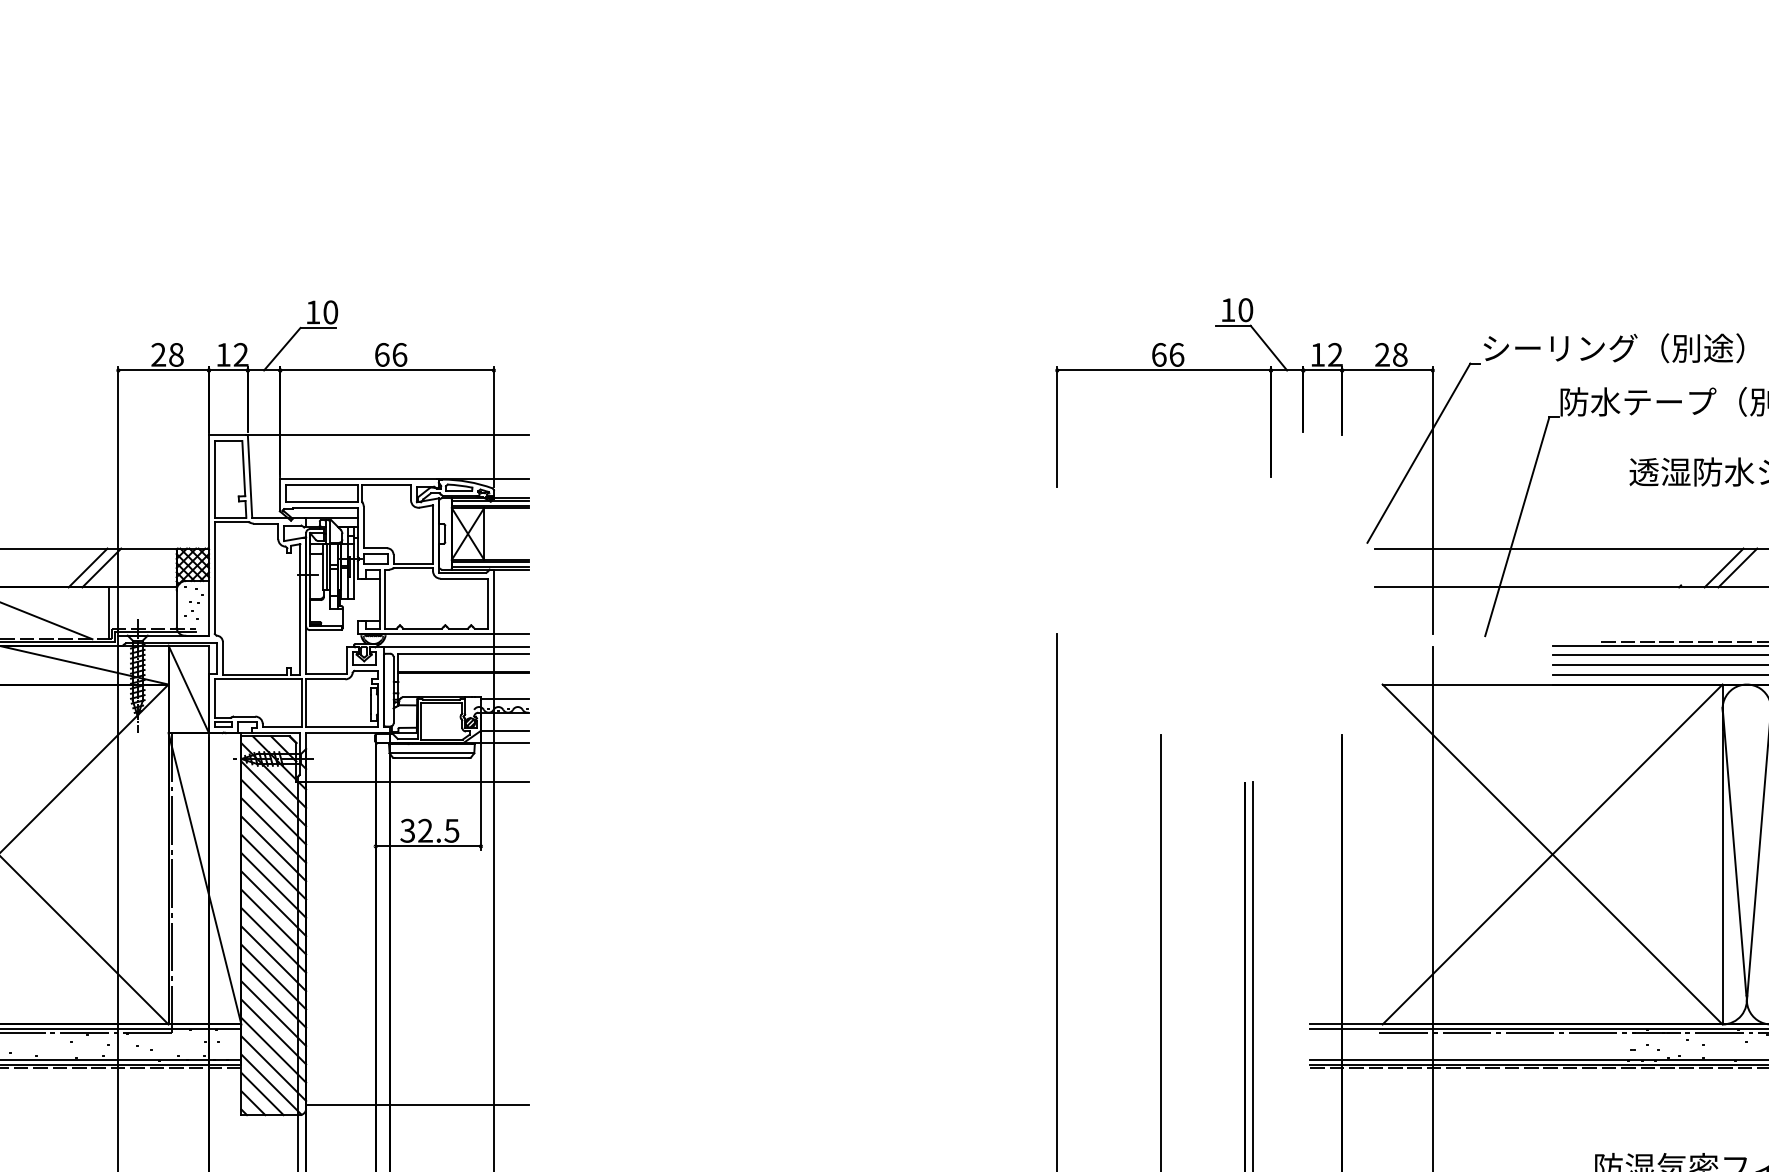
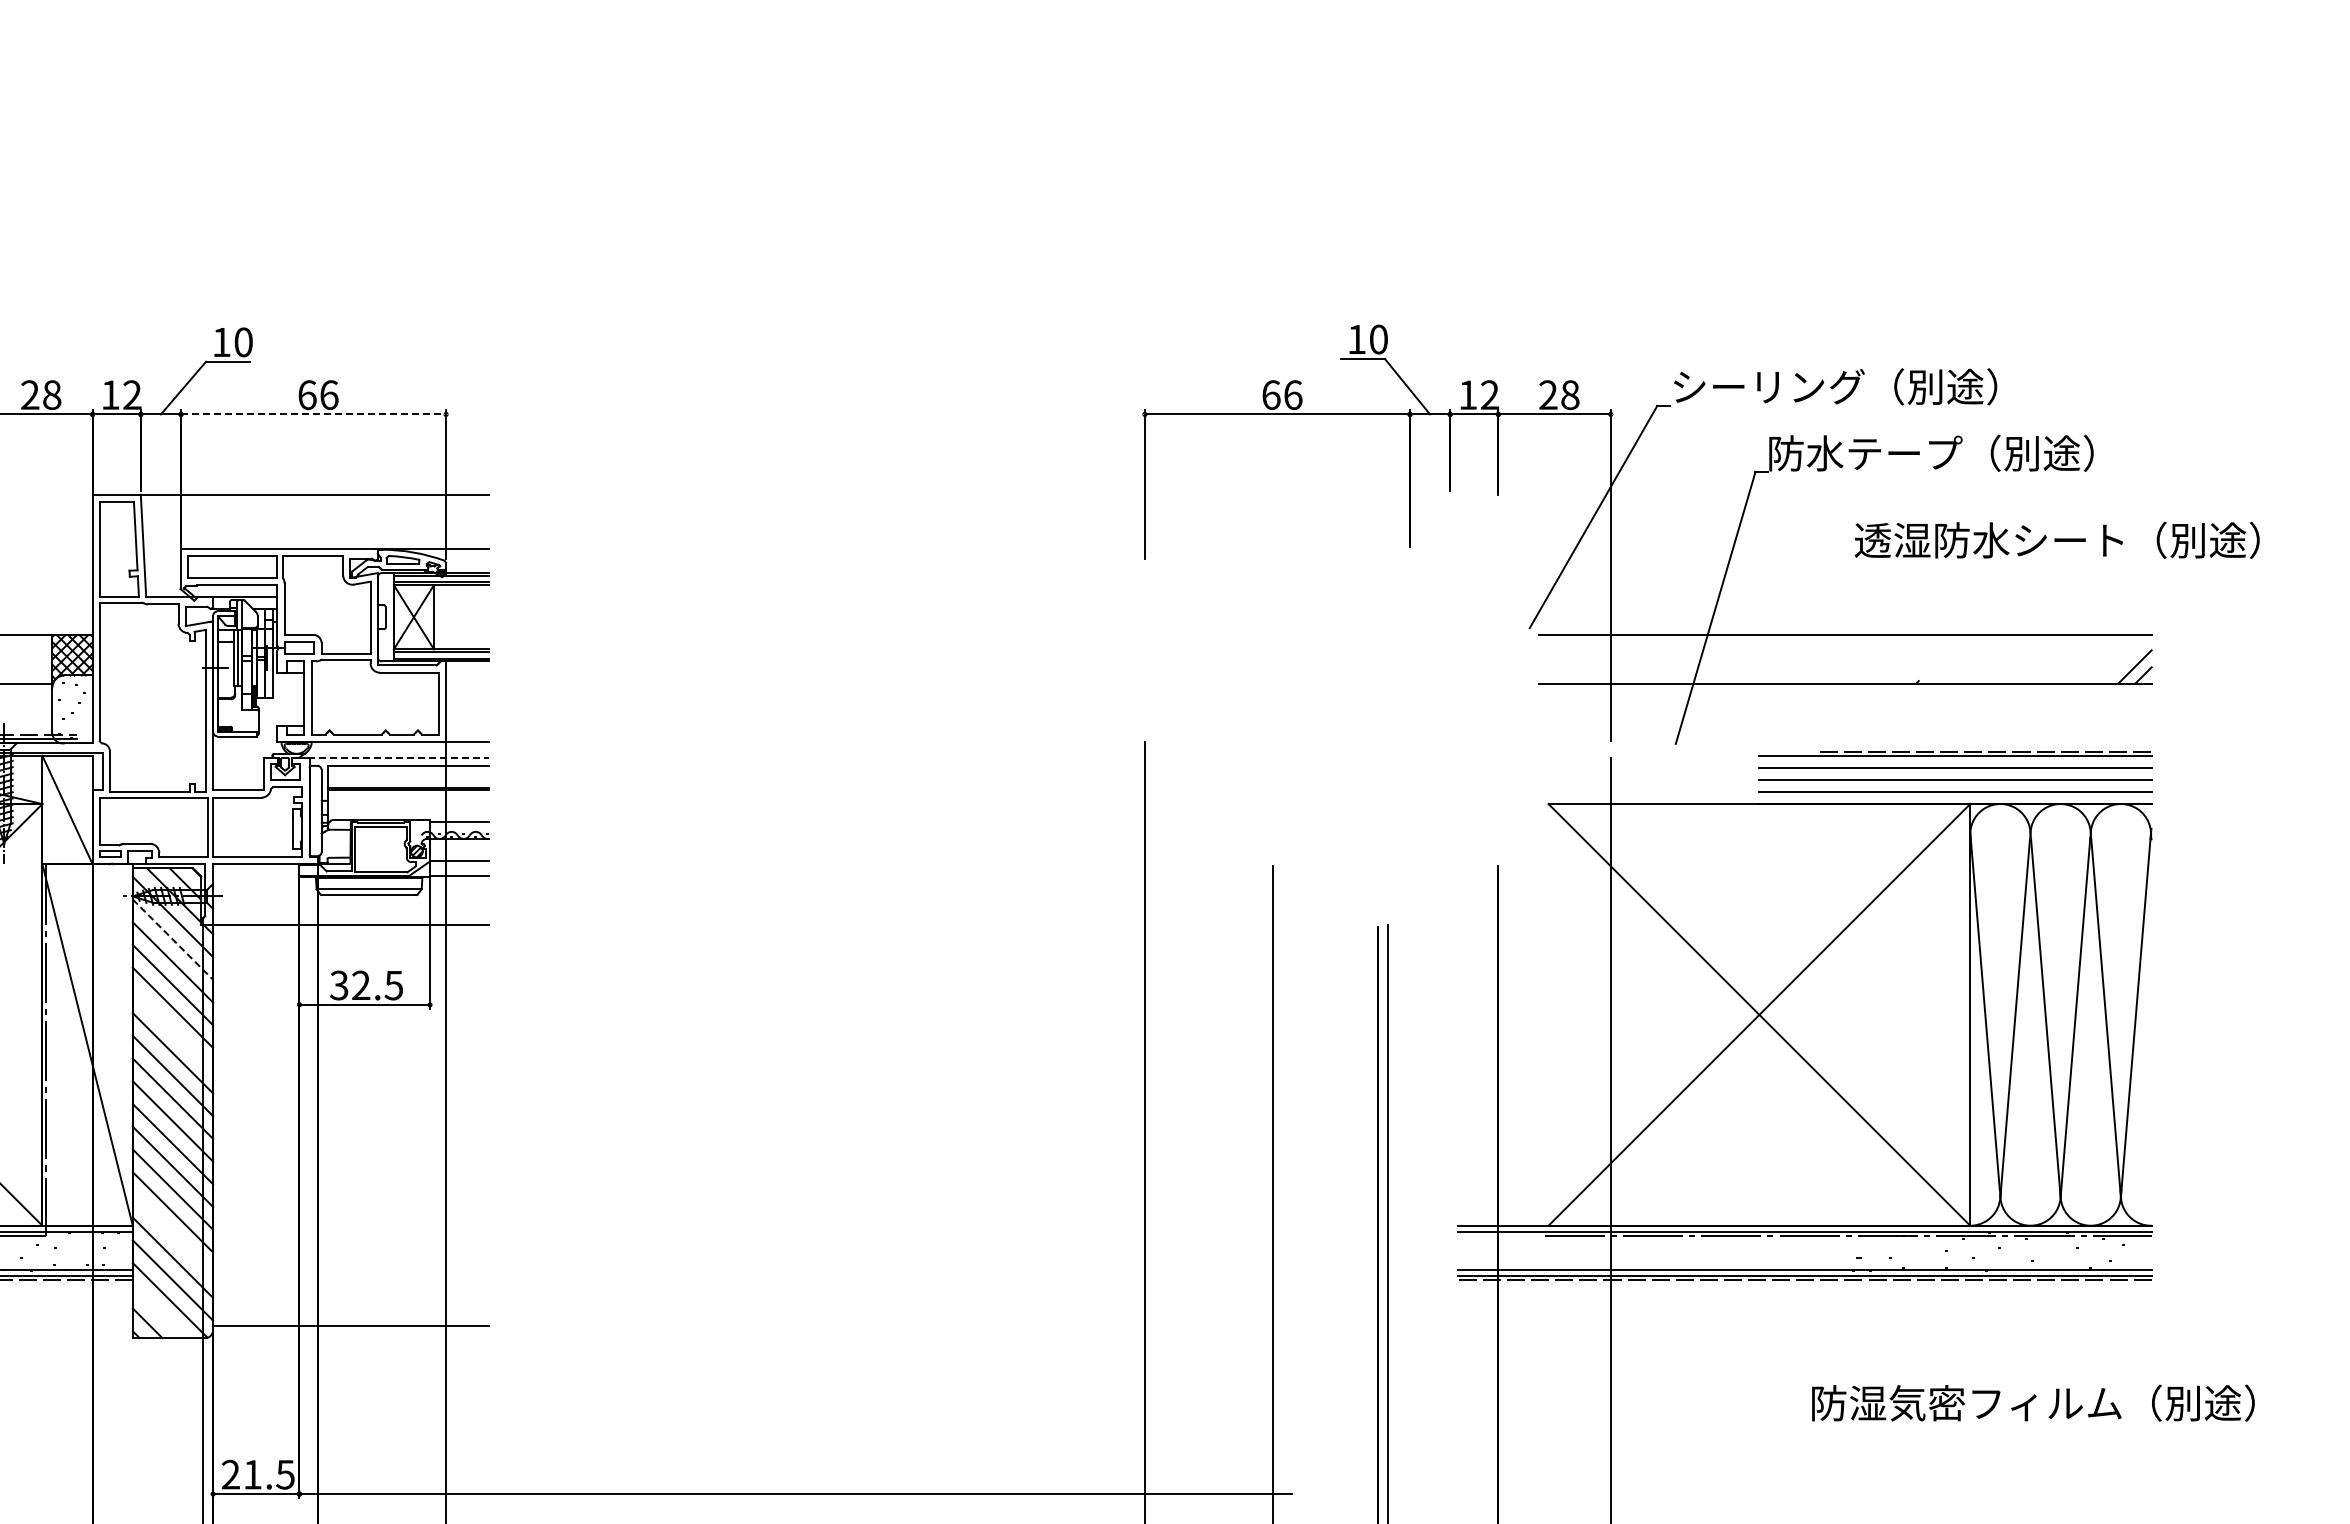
line: (387, 370) -> (313, 414), solid -> dashed
line: (1724, 568) -> (1972, 659), removed
line: (1738, 568) -> (1989, 659), removed
line: (455, 647) -> (398, 757), solid -> dashed
line: (273, 793) -> (172, 939), solid -> dashed
line: (273, 867) -> (172, 1030), removed
line: (273, 1031) -> (172, 1234), removed
line: (262, 1093) -> (158, 1311), removed

